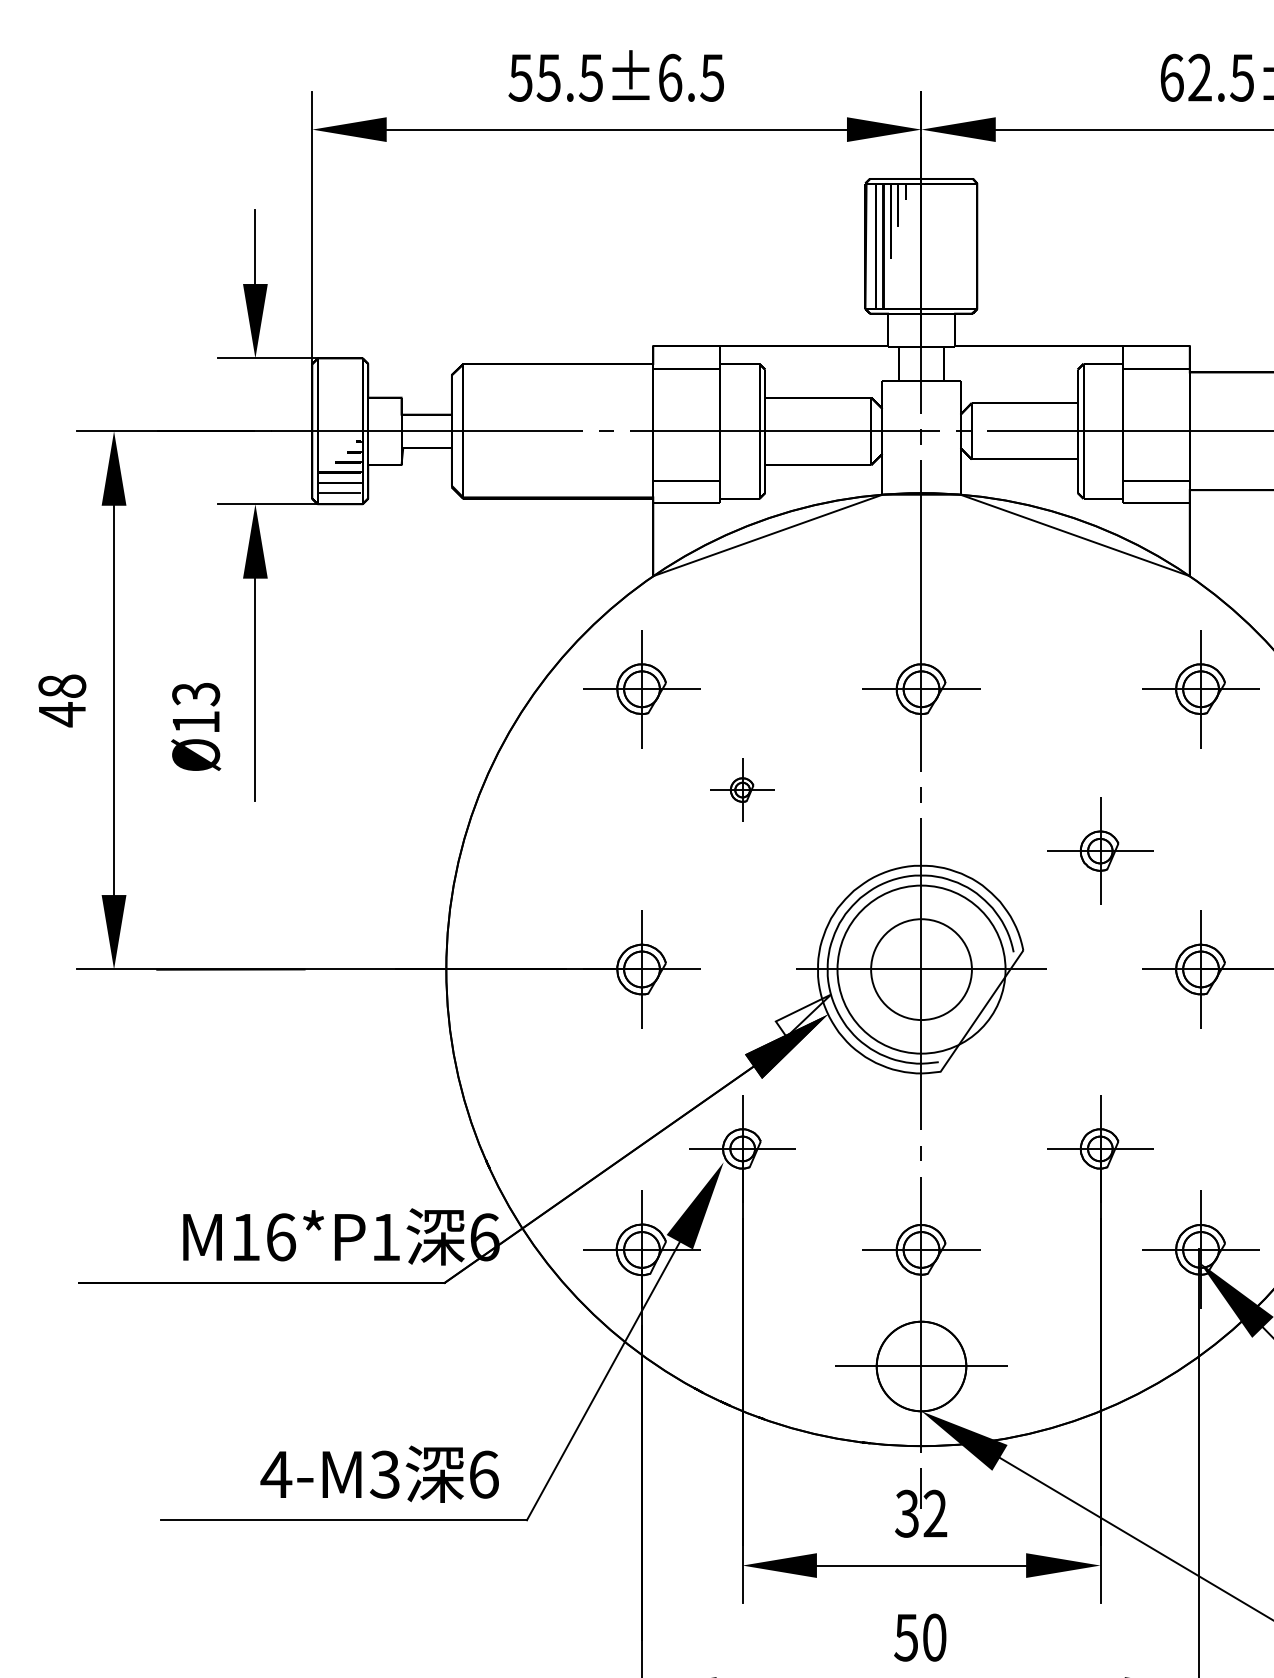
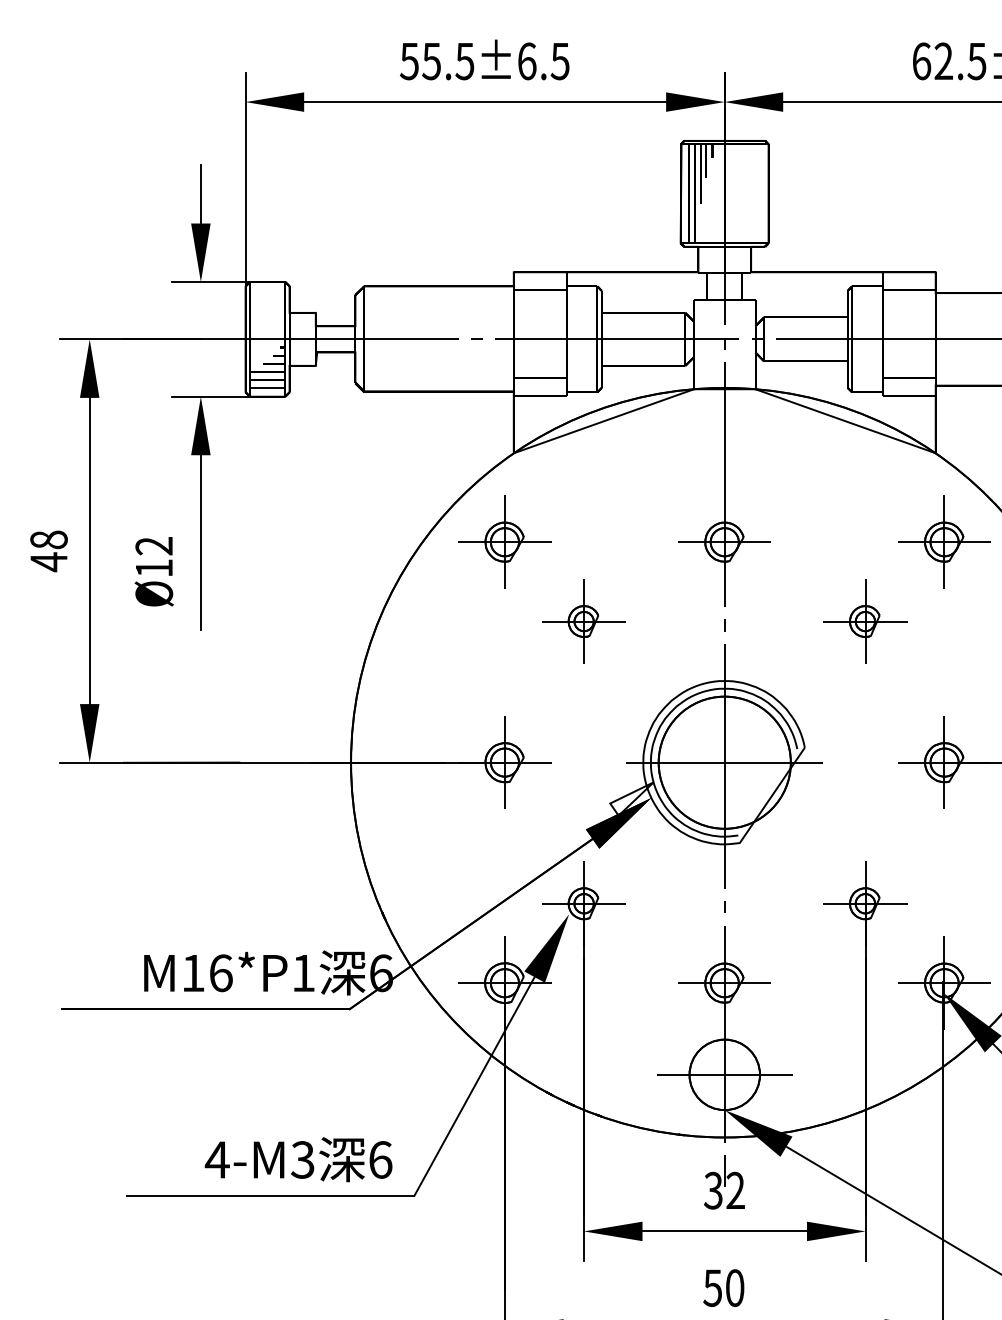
text: (196, 694) -> (154, 546), Ø13 -> Ø12
part: (741, 790) -> (583, 621), size x1.67
part: (1100, 851) -> (865, 621), moved
circle: (921, 969) -> (724, 762), size x1.67

